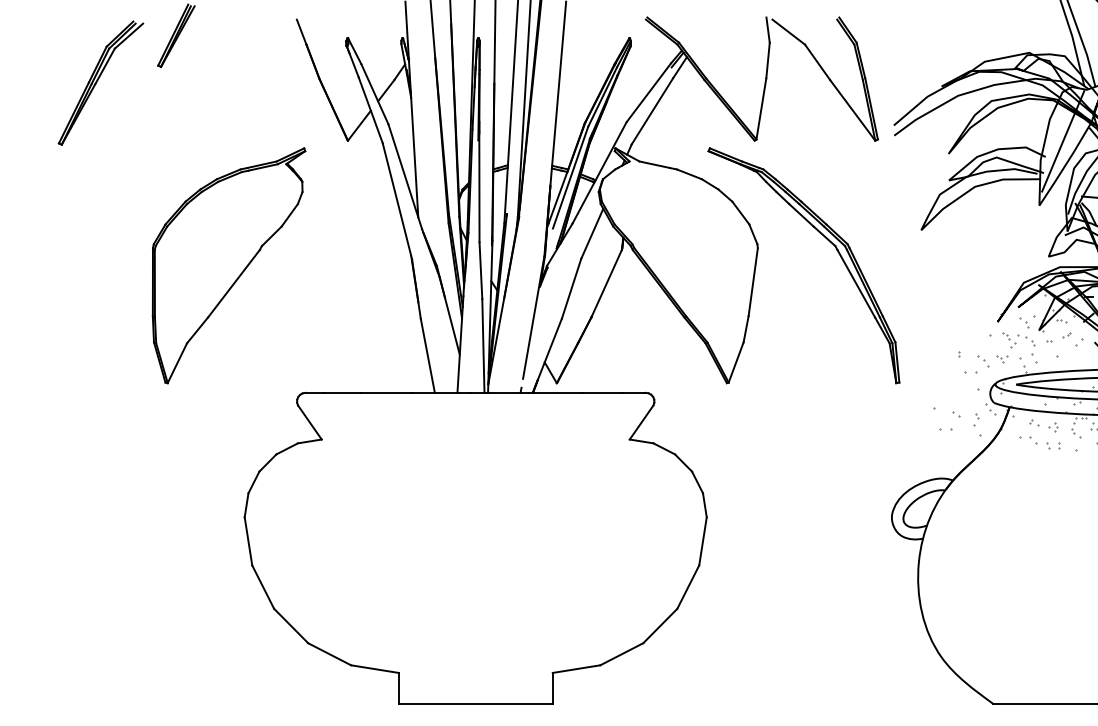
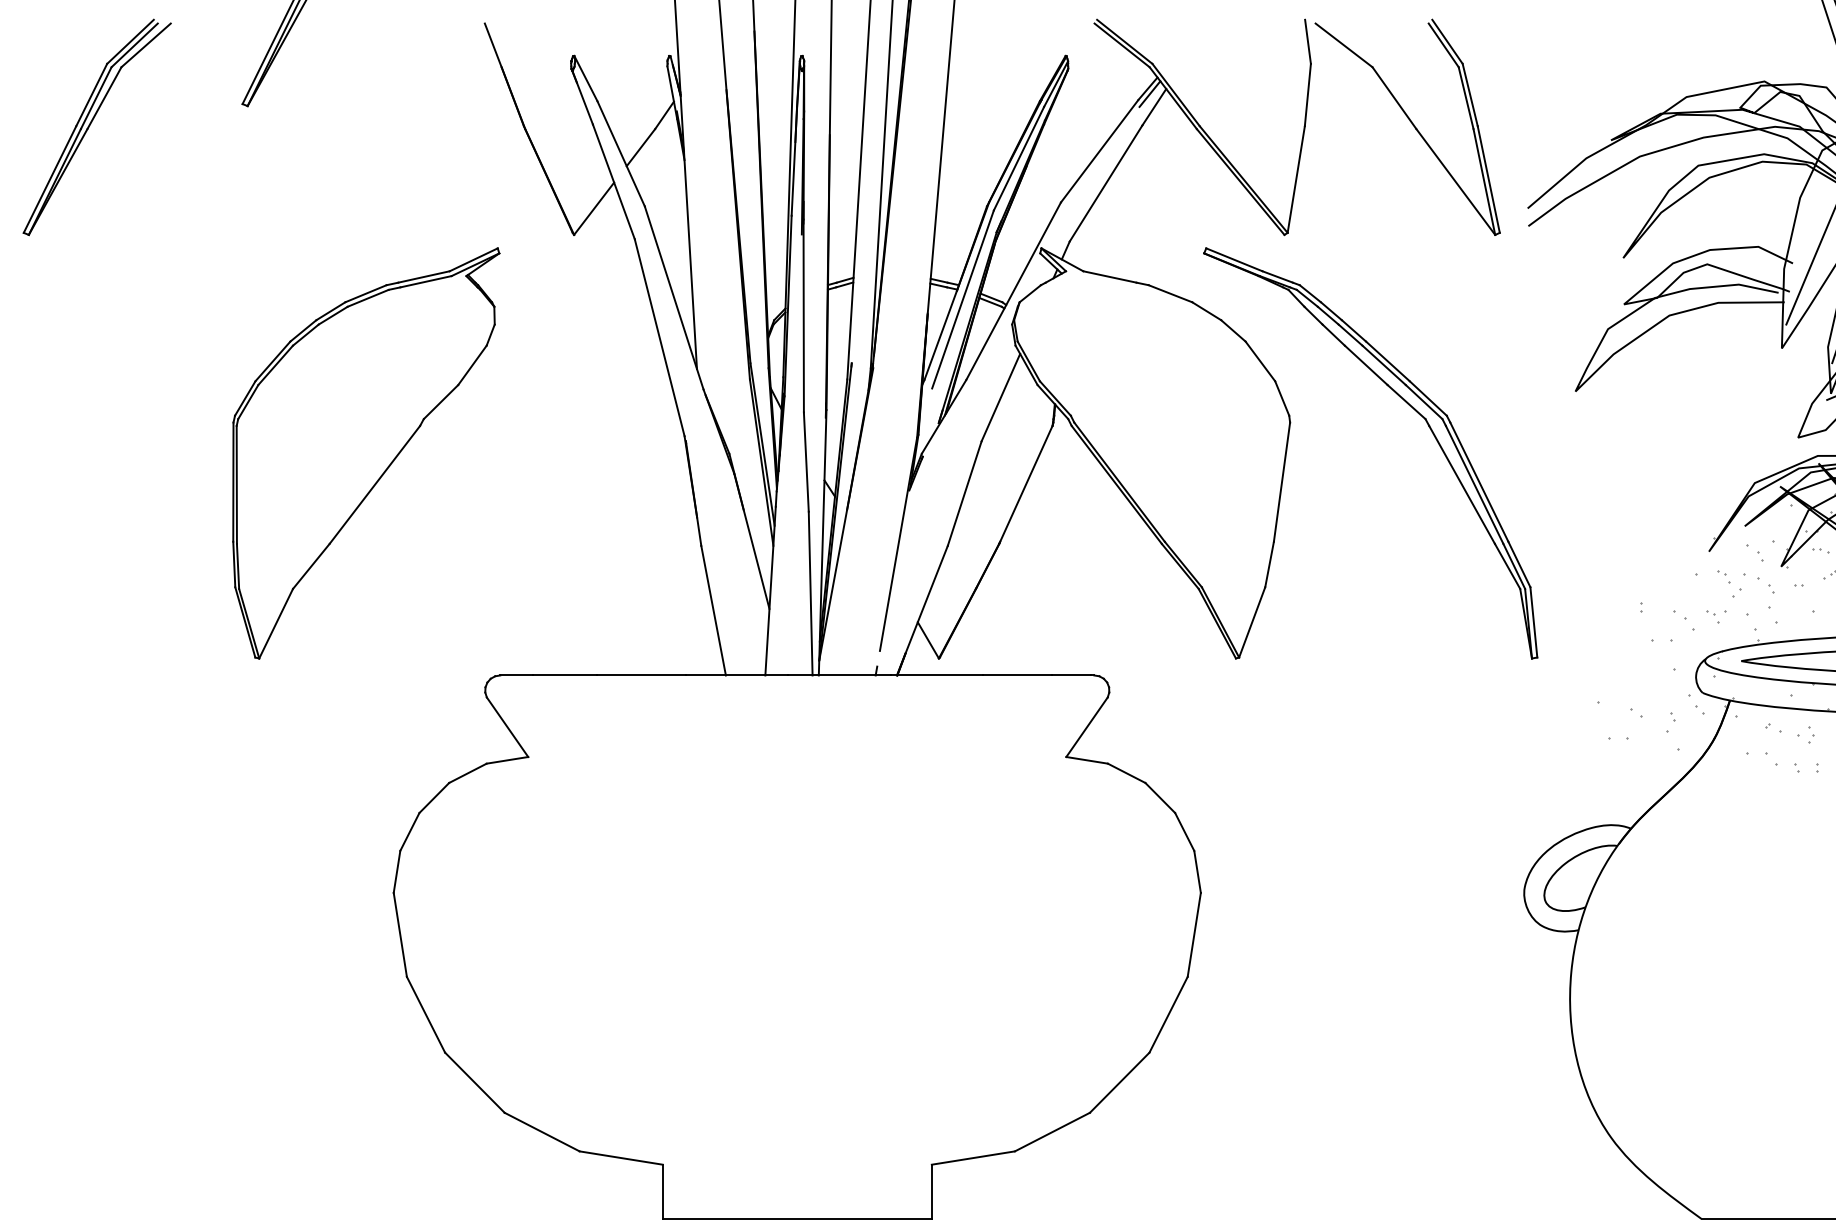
part: (100, 82) -> (96, 126), moved

